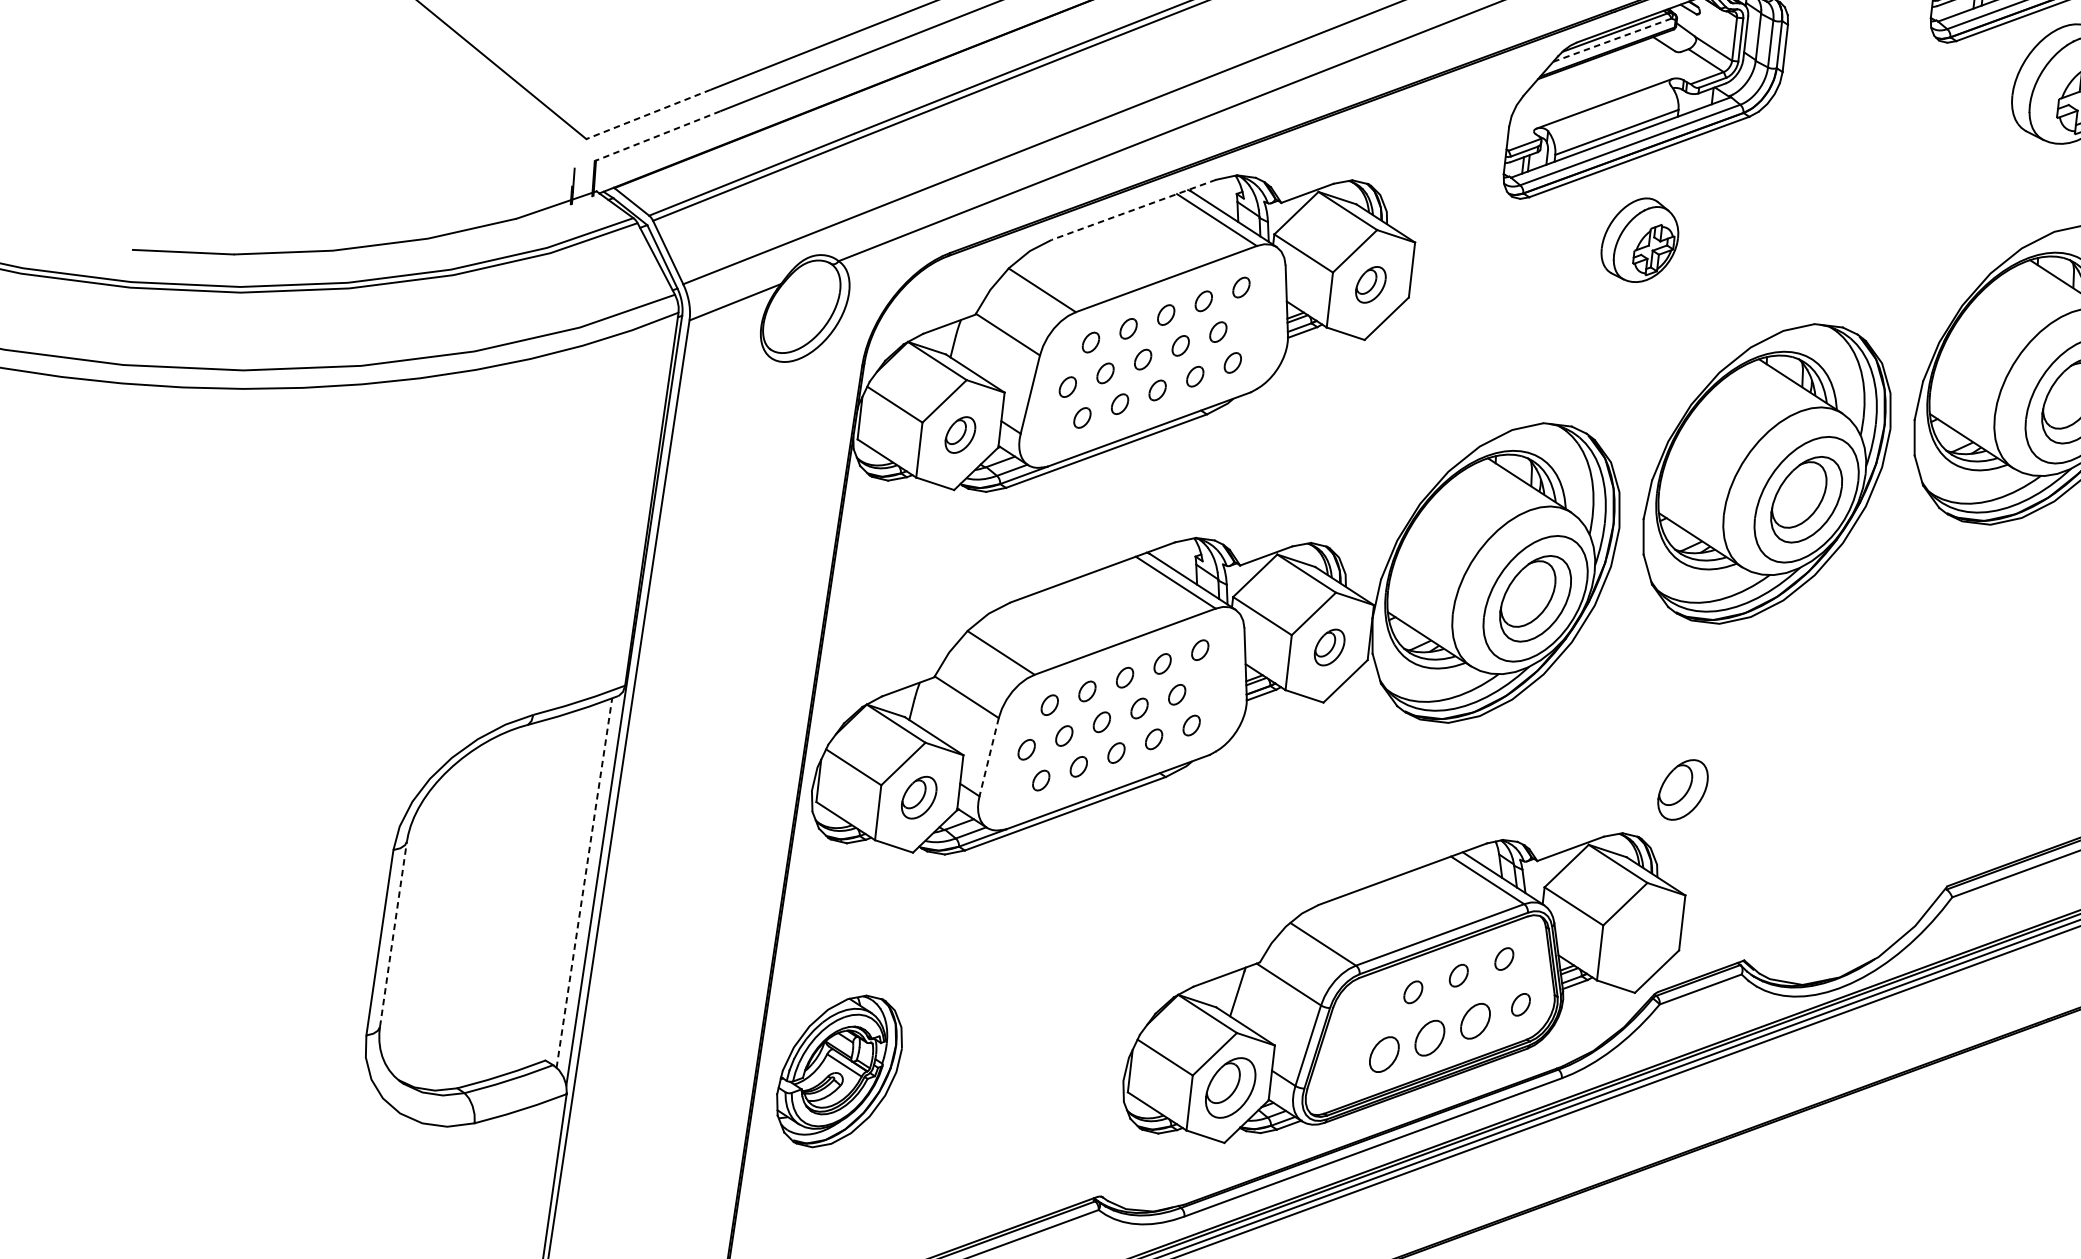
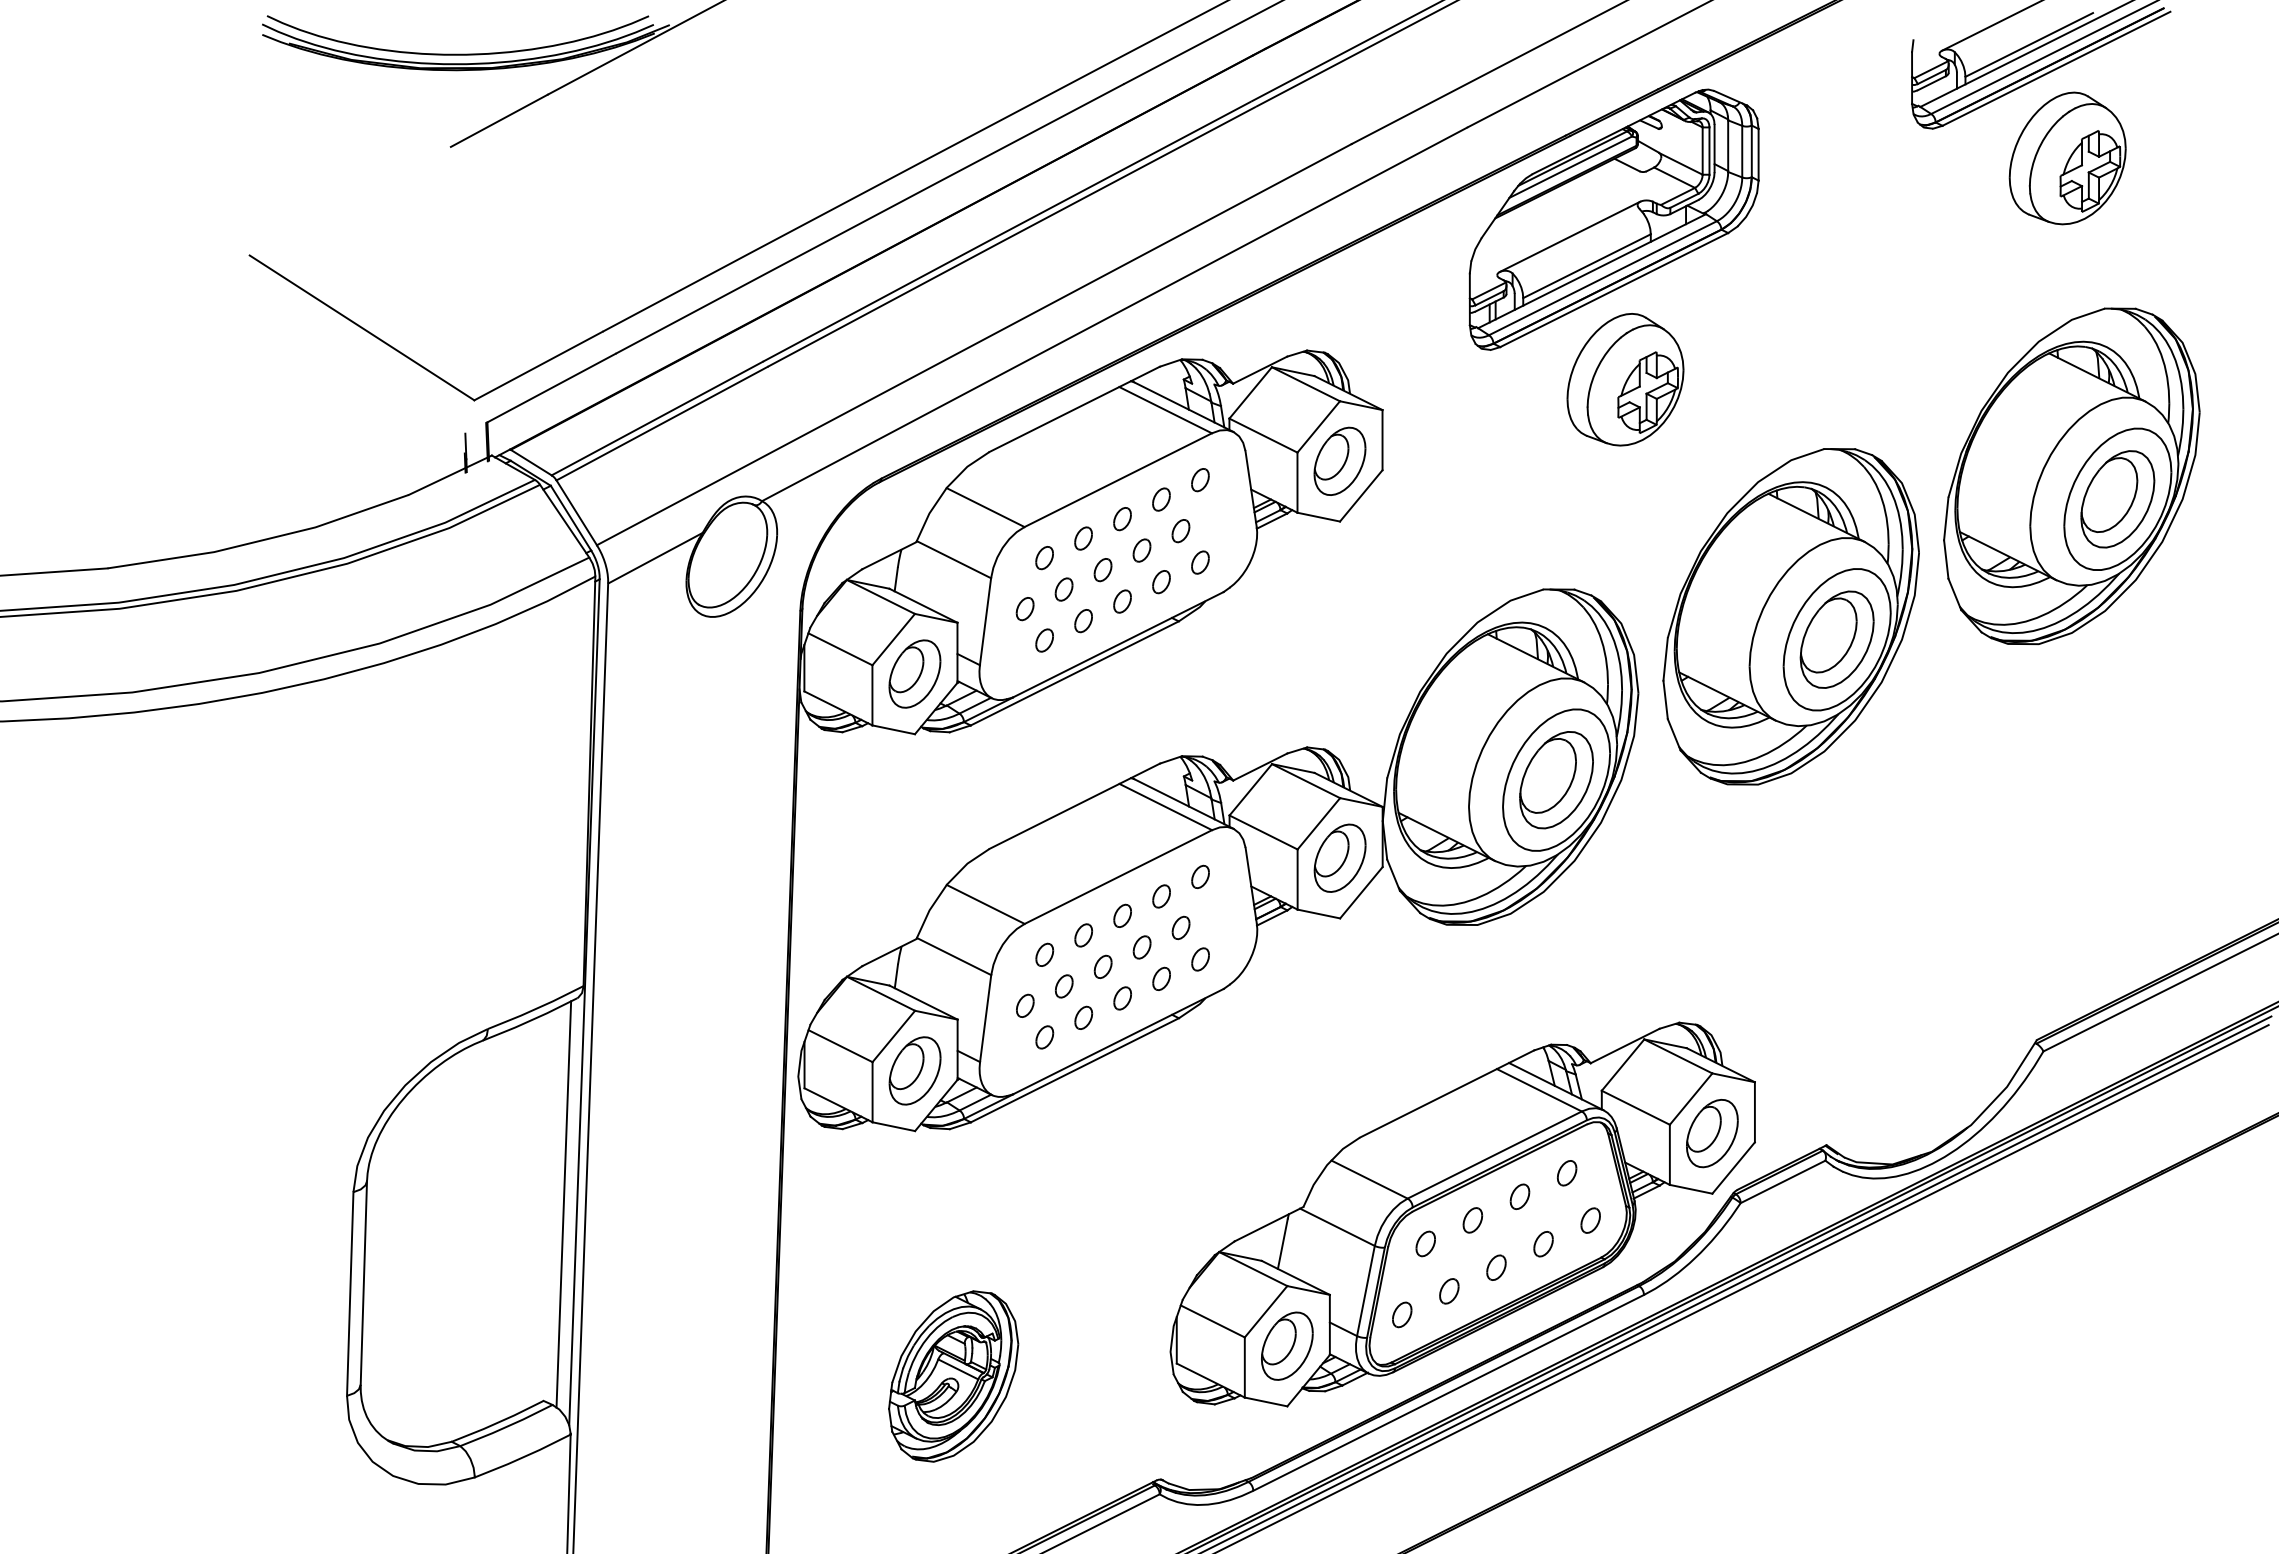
line: (1612, 40) -> (1570, 167), dashed -> solid
line: (648, 114) -> (538, 366), dashed -> solid
line: (658, 136) -> (551, 388), dashed -> solid
line: (1133, 209) -> (1074, 409), dashed -> solid
part: (1640, 239) -> (1625, 379), size x1.43
part: (1370, 284) -> (1339, 460), size x1.67
part: (960, 434) -> (914, 673), size x1.67
part: (1329, 646) -> (1339, 857), size x1.67
line: (989, 757) -> (985, 1018), dashed -> solid
part: (1683, 789) -> (1712, 1133), moved
part: (918, 797) -> (914, 1070), size x1.43
line: (584, 882) -> (563, 1203), dashed -> solid
line: (393, 933) -> (363, 1282), dashed -> solid
part: (1367, 1008) -> (1425, 1243), added
part: (1475, 1021) -> (1543, 1244), size x0.62
part: (1430, 1037) -> (1496, 1267), size x0.62
part: (1384, 1054) -> (1449, 1291), size x0.62
part: (1339, 1070) -> (1402, 1314), added
part: (839, 1071) -> (953, 1376), moved

